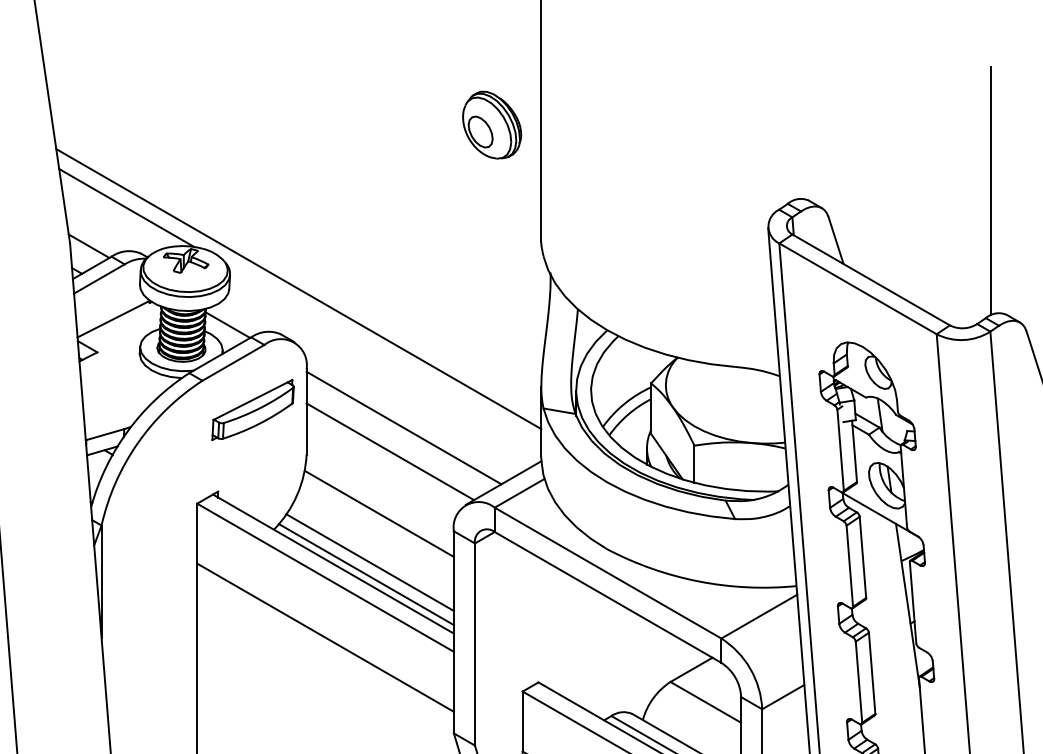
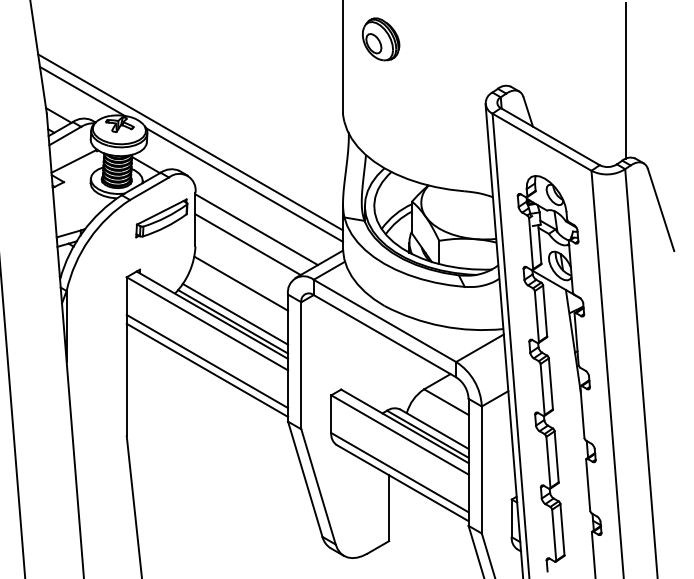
part: (492, 125) -> (381, 39), moved
line: (384, 356) -> (244, 184), added
line: (325, 650) -> (207, 369), added

